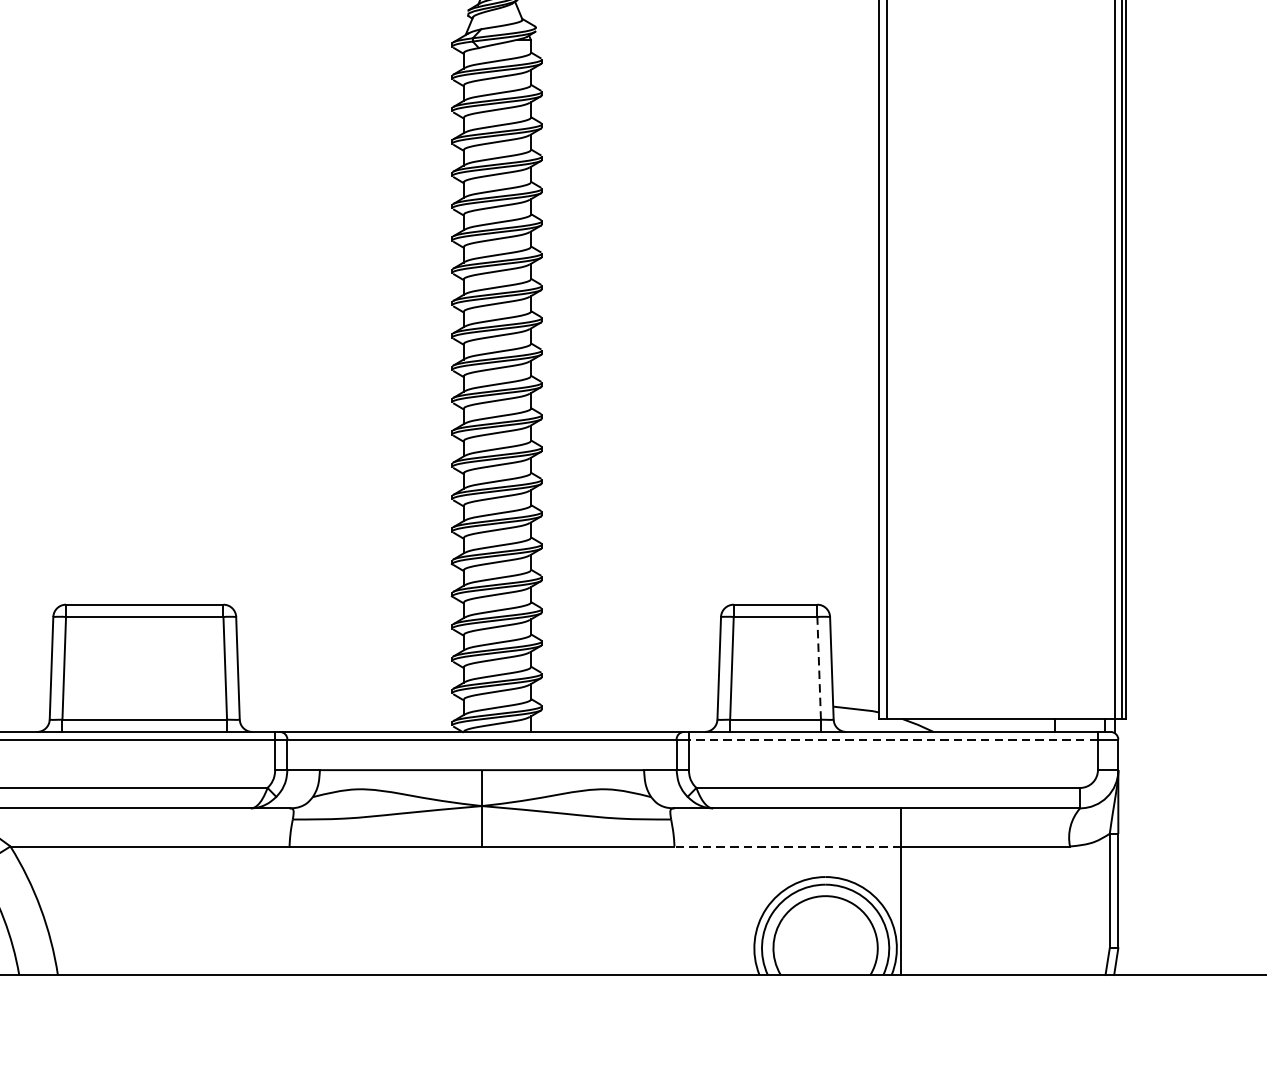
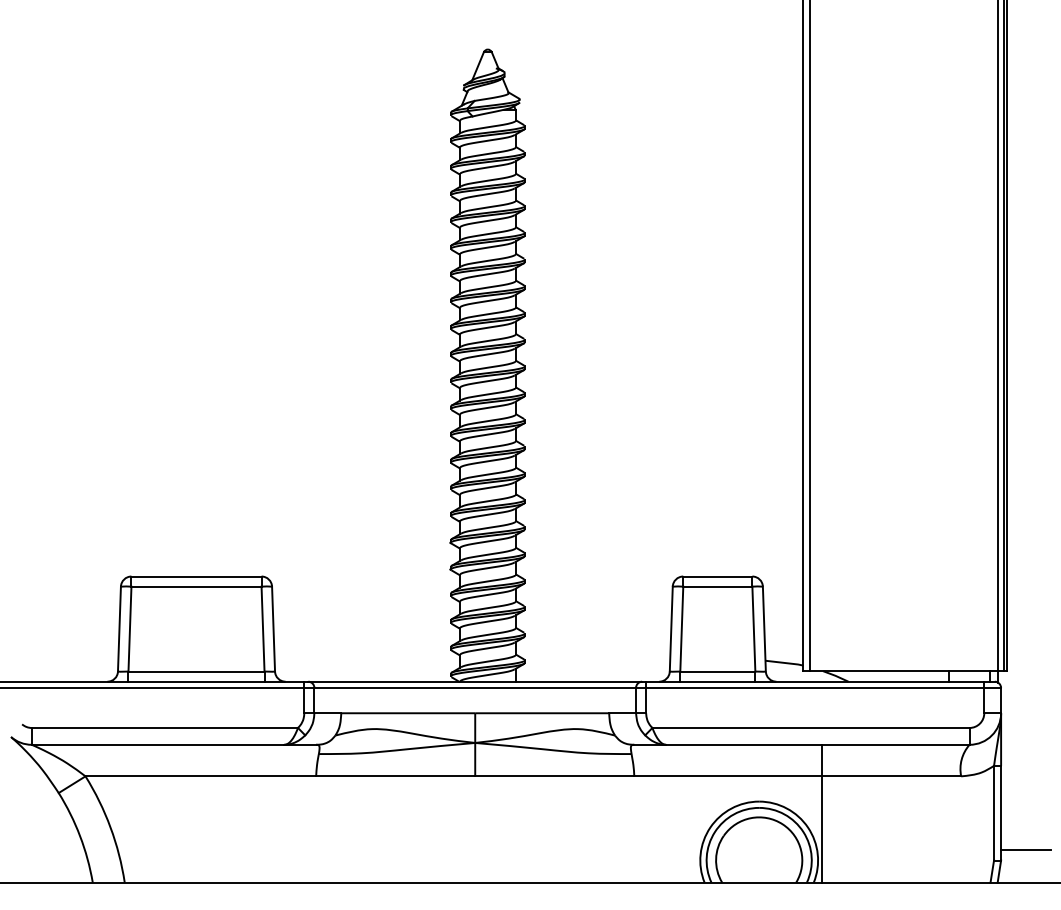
line: (818, 667) -> (753, 628), dashed -> solid
line: (892, 740) -> (814, 688), dashed -> solid
line: (788, 846) -> (728, 776), dashed -> solid
line: (1147, 935) -> (1025, 849), added

